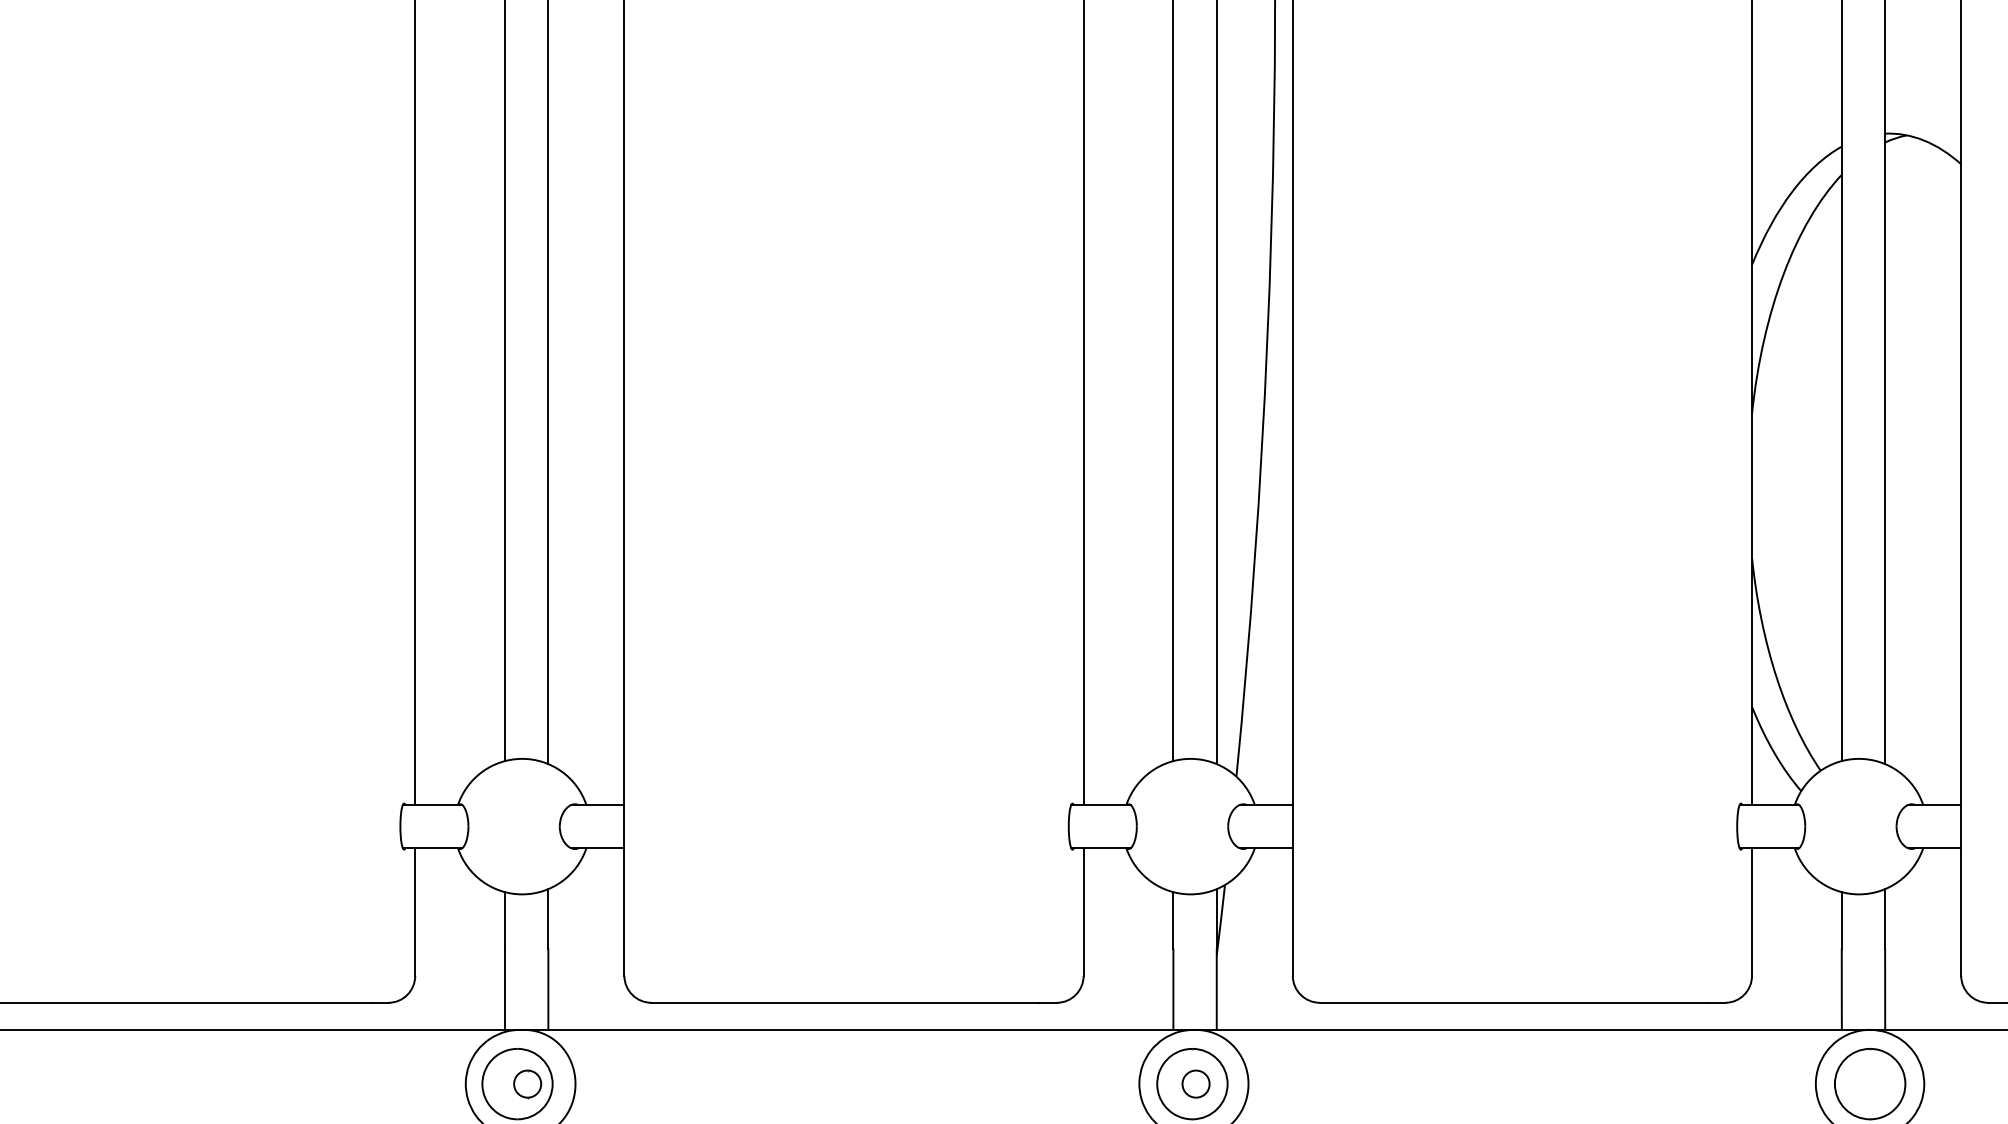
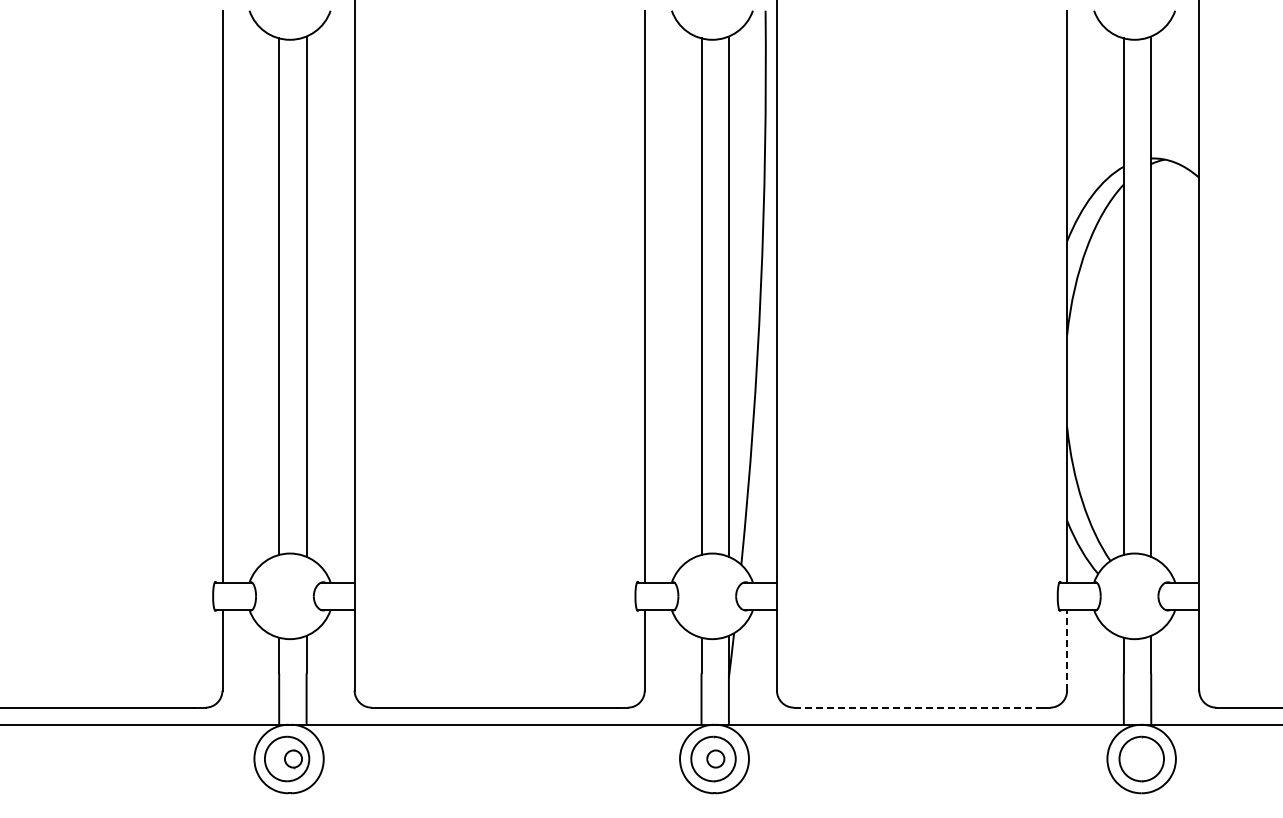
line: (1752, 910) -> (1067, 649), solid -> dashed
line: (1515, 1002) -> (917, 707), solid -> dashed

